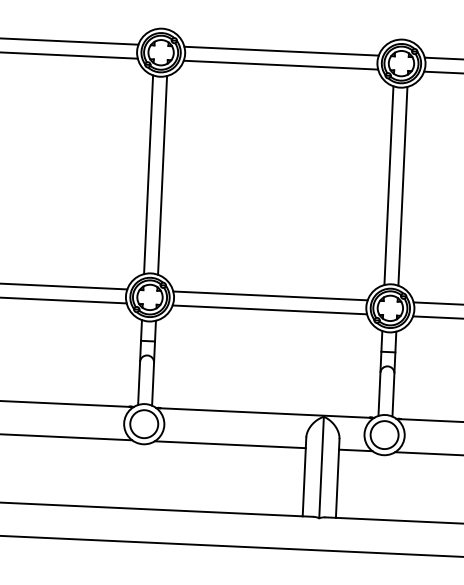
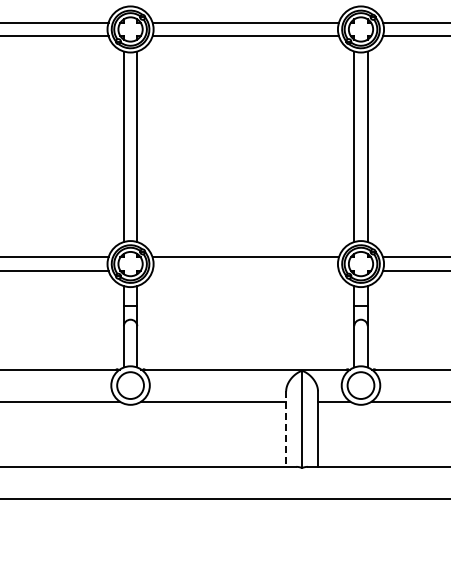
line: (269, 309) -> (245, 270), removed
line: (304, 477) -> (286, 429), solid -> dashed

